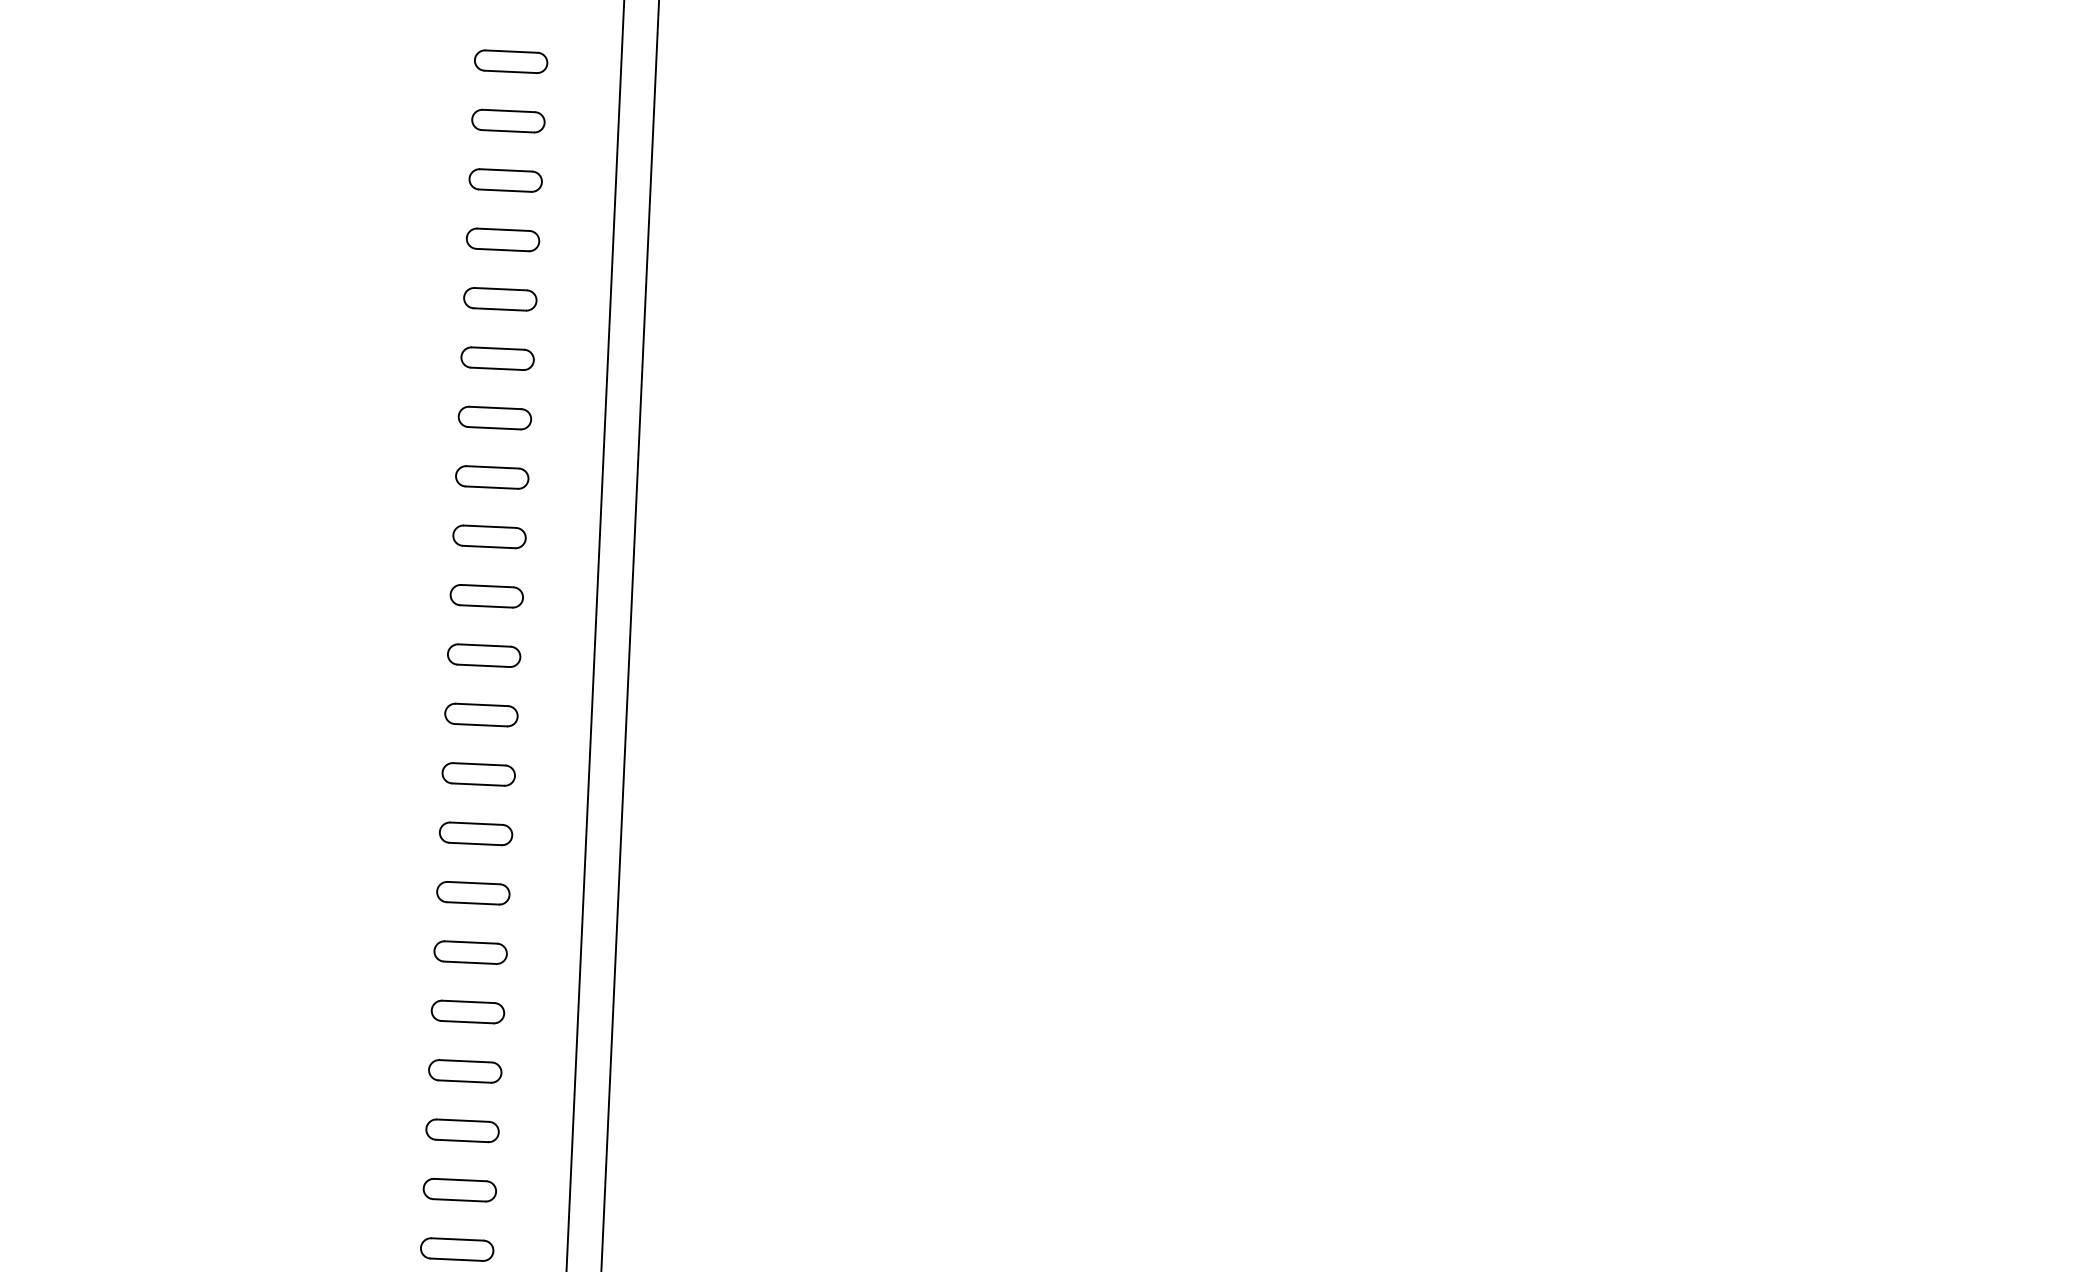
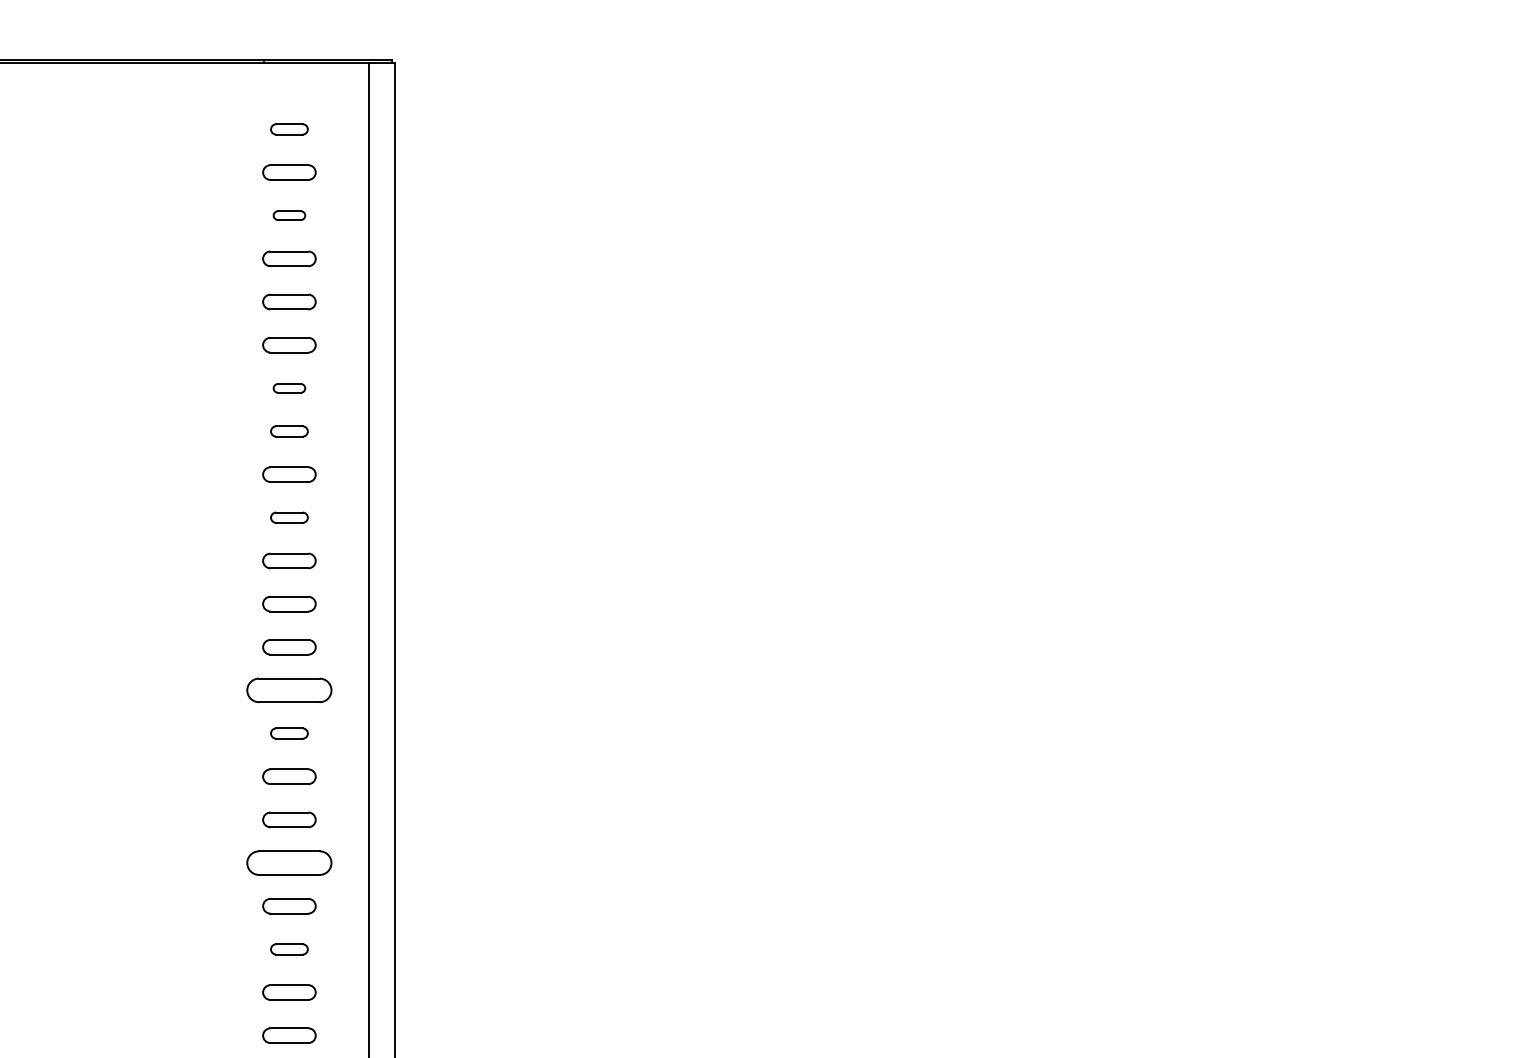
part: (511, 61) -> (289, 129), size x0.7
part: (505, 180) -> (289, 215), size x0.6
part: (495, 418) -> (289, 388), size x0.6
part: (492, 477) -> (289, 431), size x0.7
part: (486, 595) -> (289, 517), size x0.7
part: (476, 833) -> (289, 690), size x1.6
part: (473, 893) -> (289, 733), size x0.7
part: (465, 1070) -> (289, 862), size x1.6
part: (459, 1190) -> (289, 949), size x0.7

